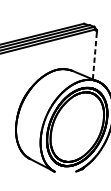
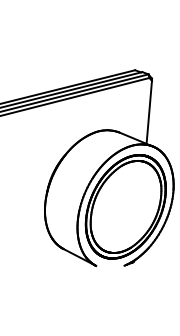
line: (95, 55) -> (149, 112), dashed -> solid

